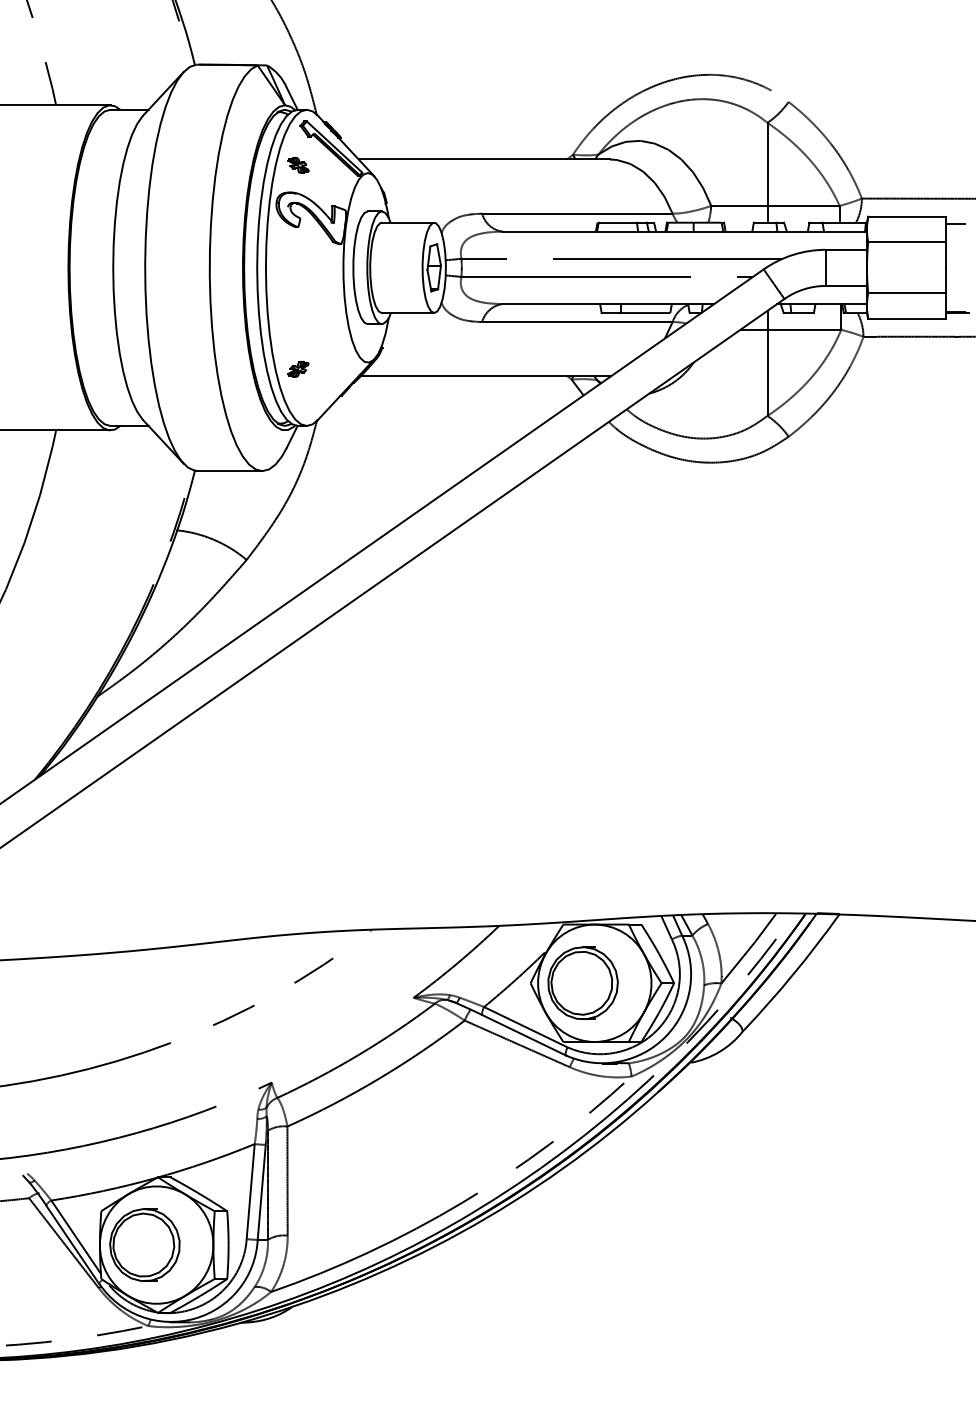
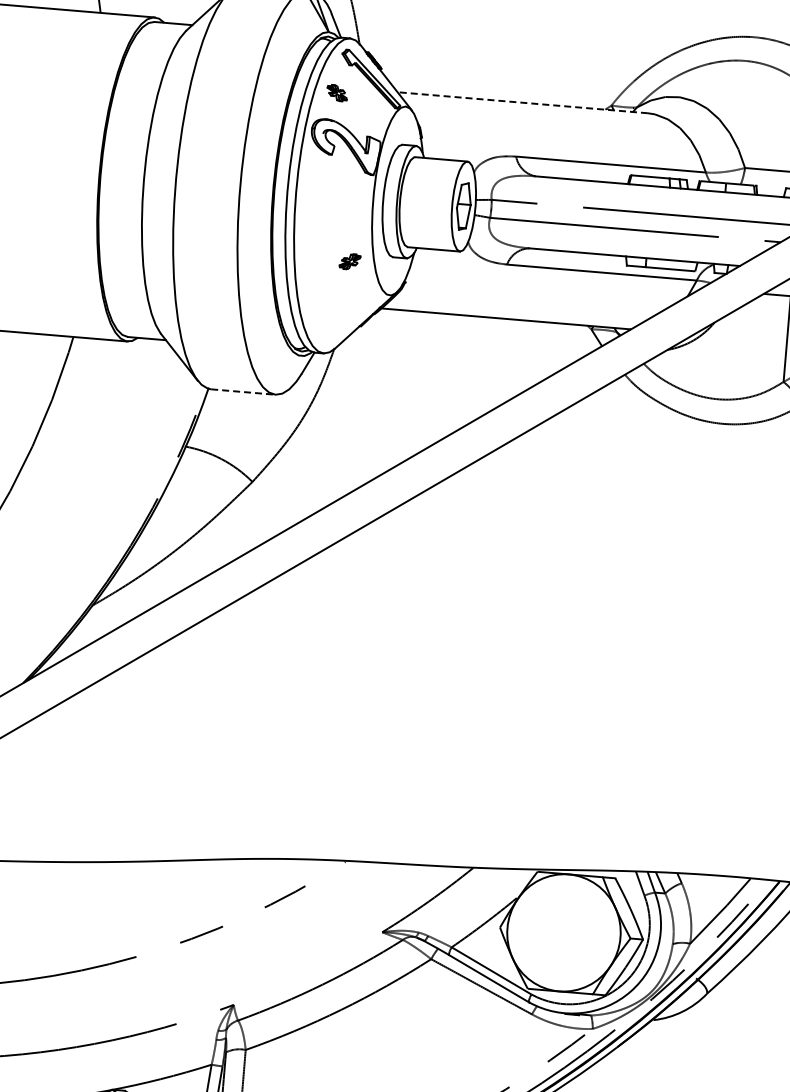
line: (484, 159) -> (523, 102), solid -> dashed
part: (298, 368) -> (350, 260), moved
line: (230, 471) -> (243, 392), solid -> dashed
part: (582, 982) -> (551, 931), removed

